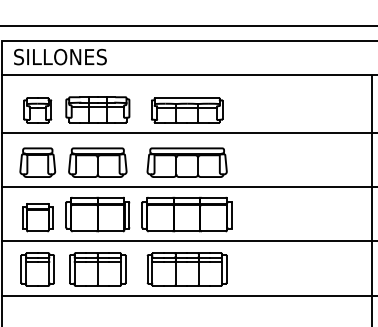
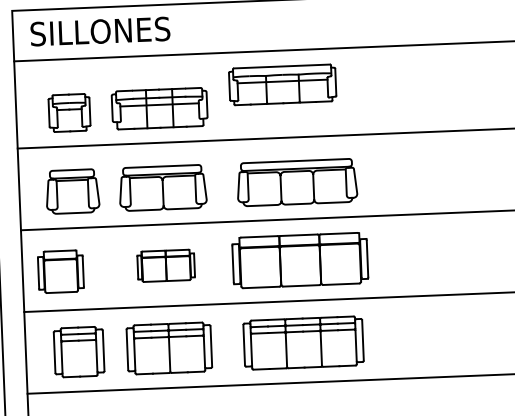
part: (187, 110) -> (283, 85), moved
part: (97, 214) -> (165, 265), size x0.6
part: (37, 217) -> (60, 271), moved

